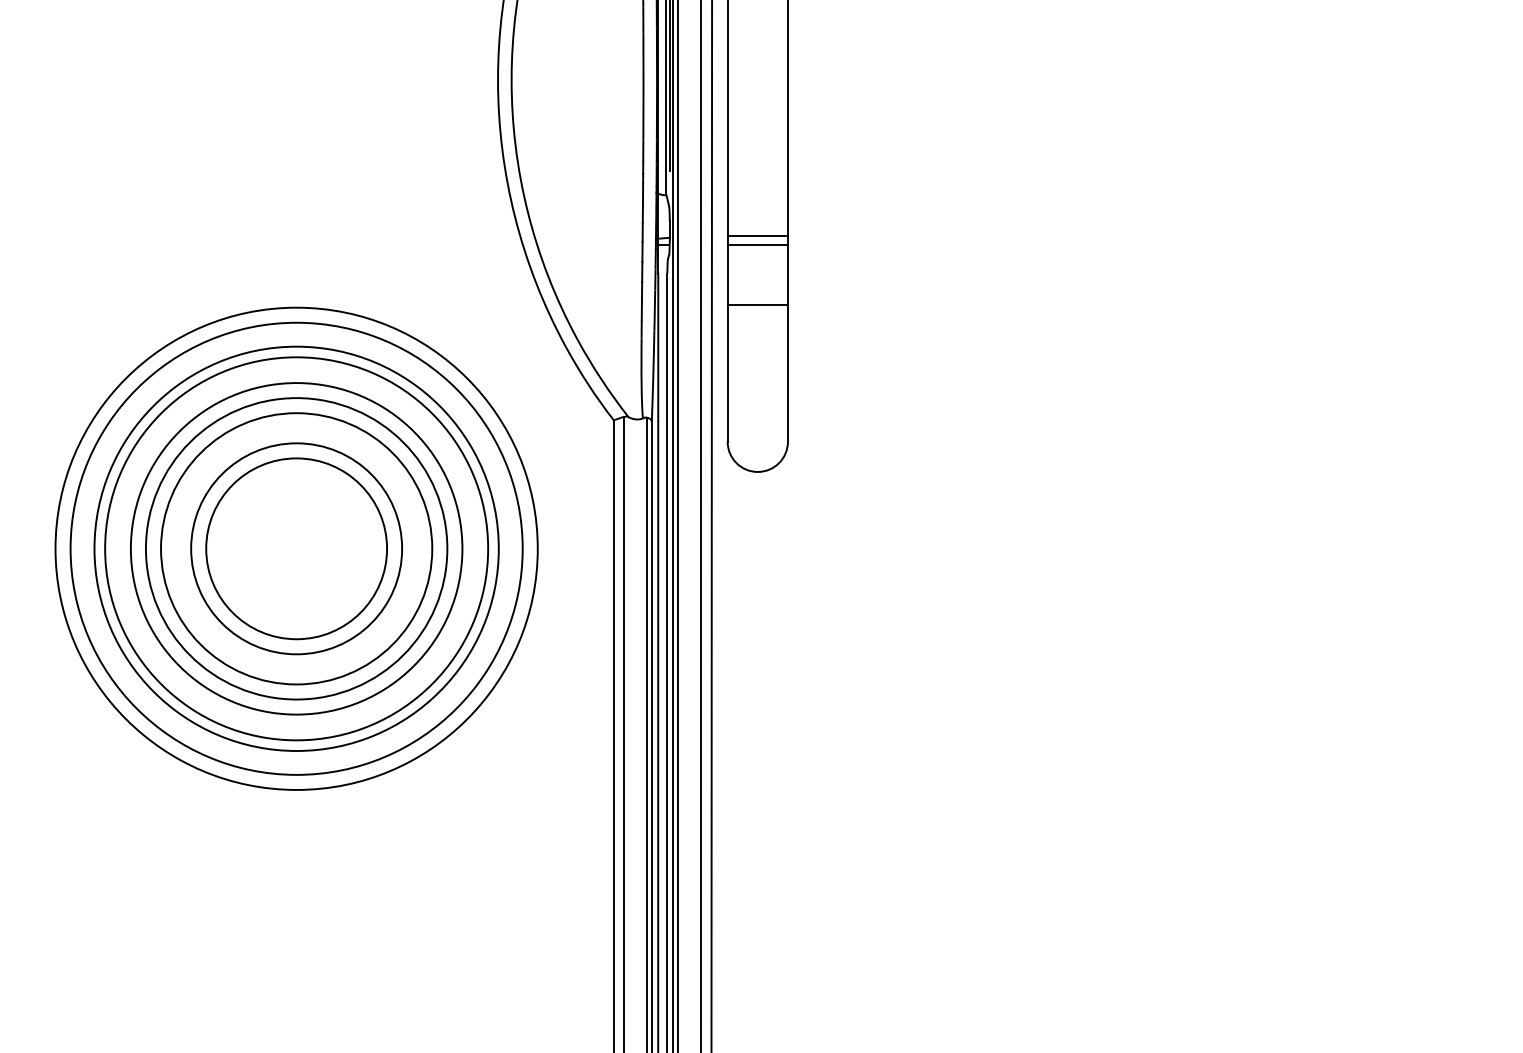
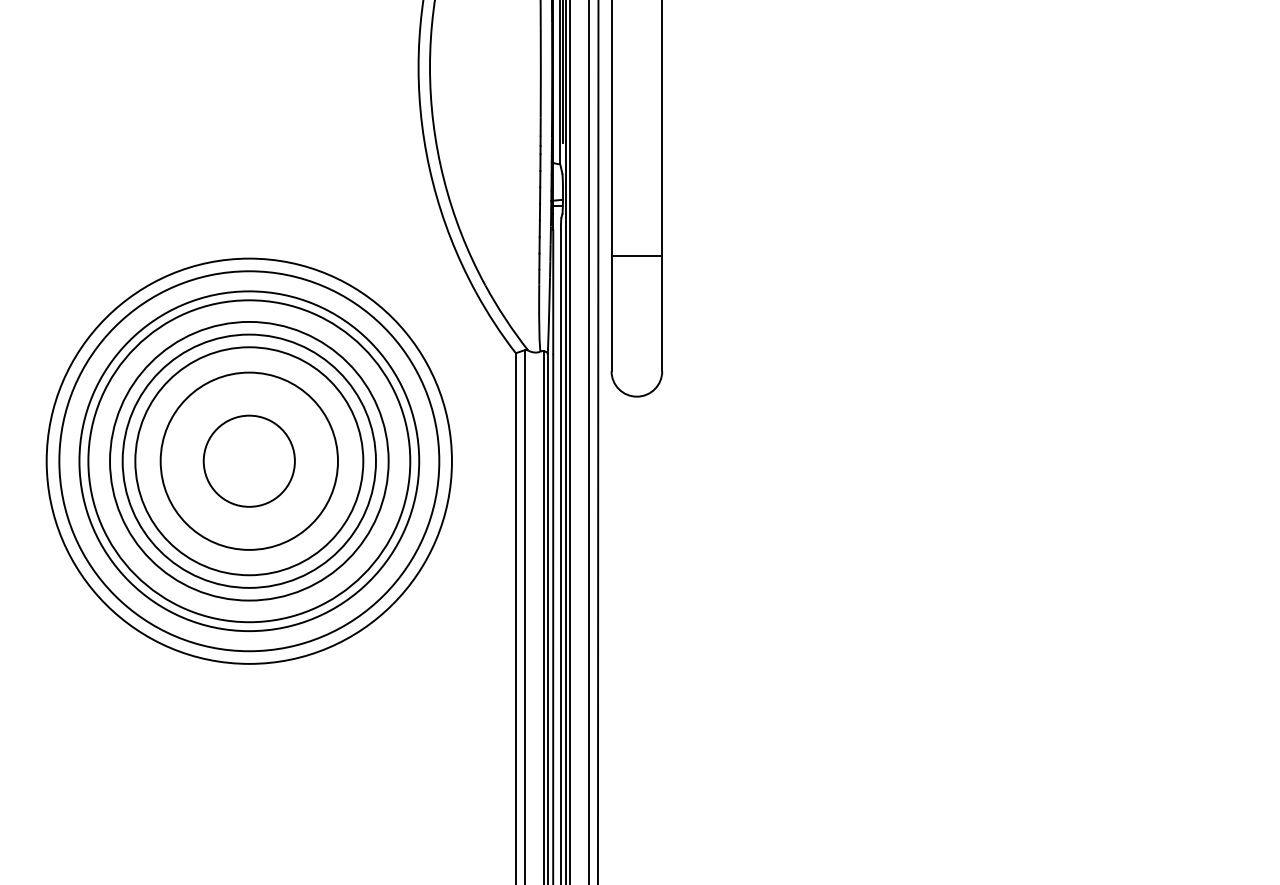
line: (757, 236) -> (636, 198), removed
line: (757, 244) -> (636, 205), removed
circle: (296, 548) -> (249, 460), size x0.6

